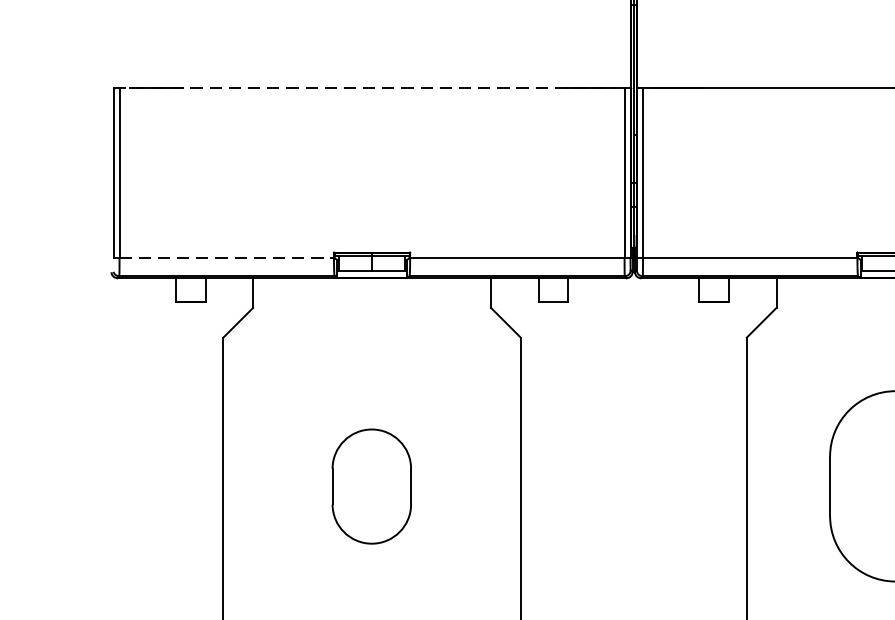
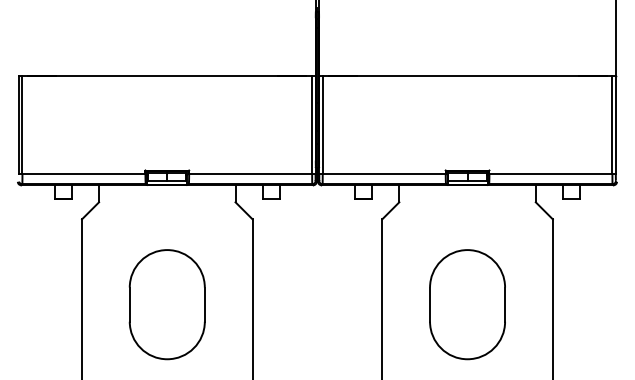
line: (372, 88) -> (167, 76), dashed -> solid
line: (225, 257) -> (83, 173), dashed -> solid
part: (370, 486) -> (166, 304), size x1.67

